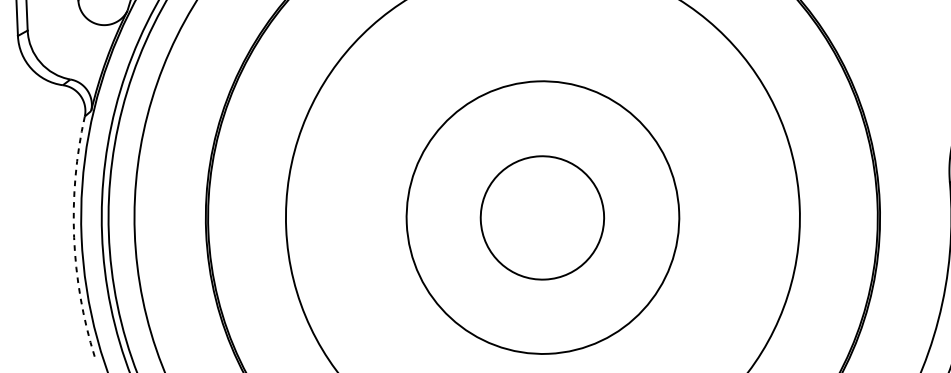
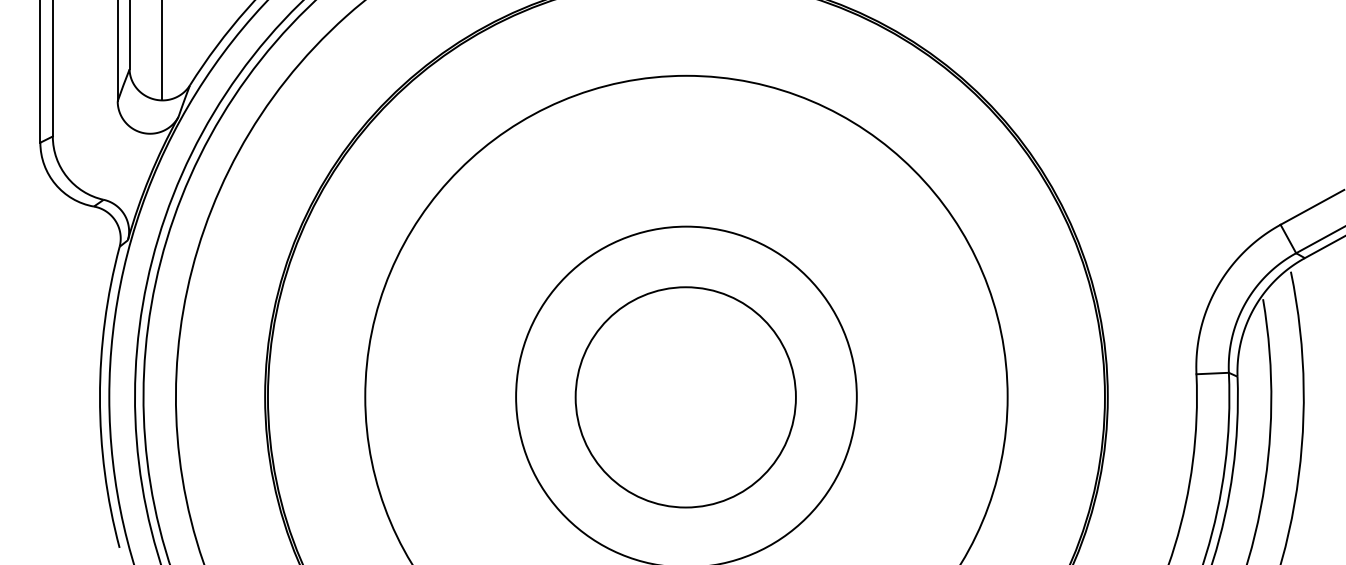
circle: (542, 218) -> (685, 397), size x1.43
arc: (73, 237) -> (99, 397), dashed -> solid

